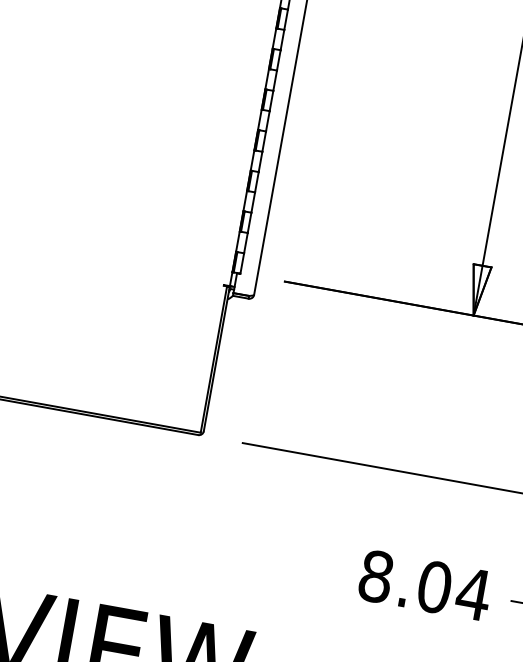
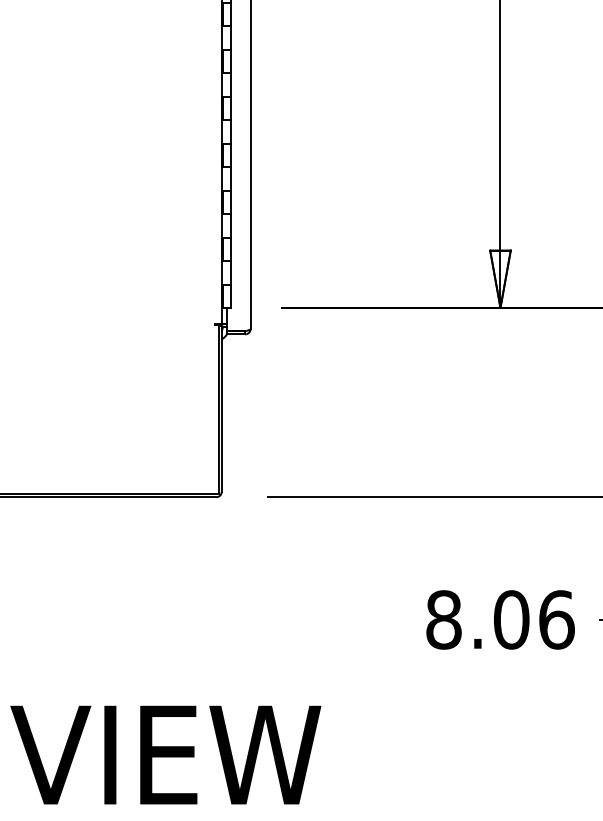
text: (473, 593) -> (556, 619), 8.04 -> 8.06

